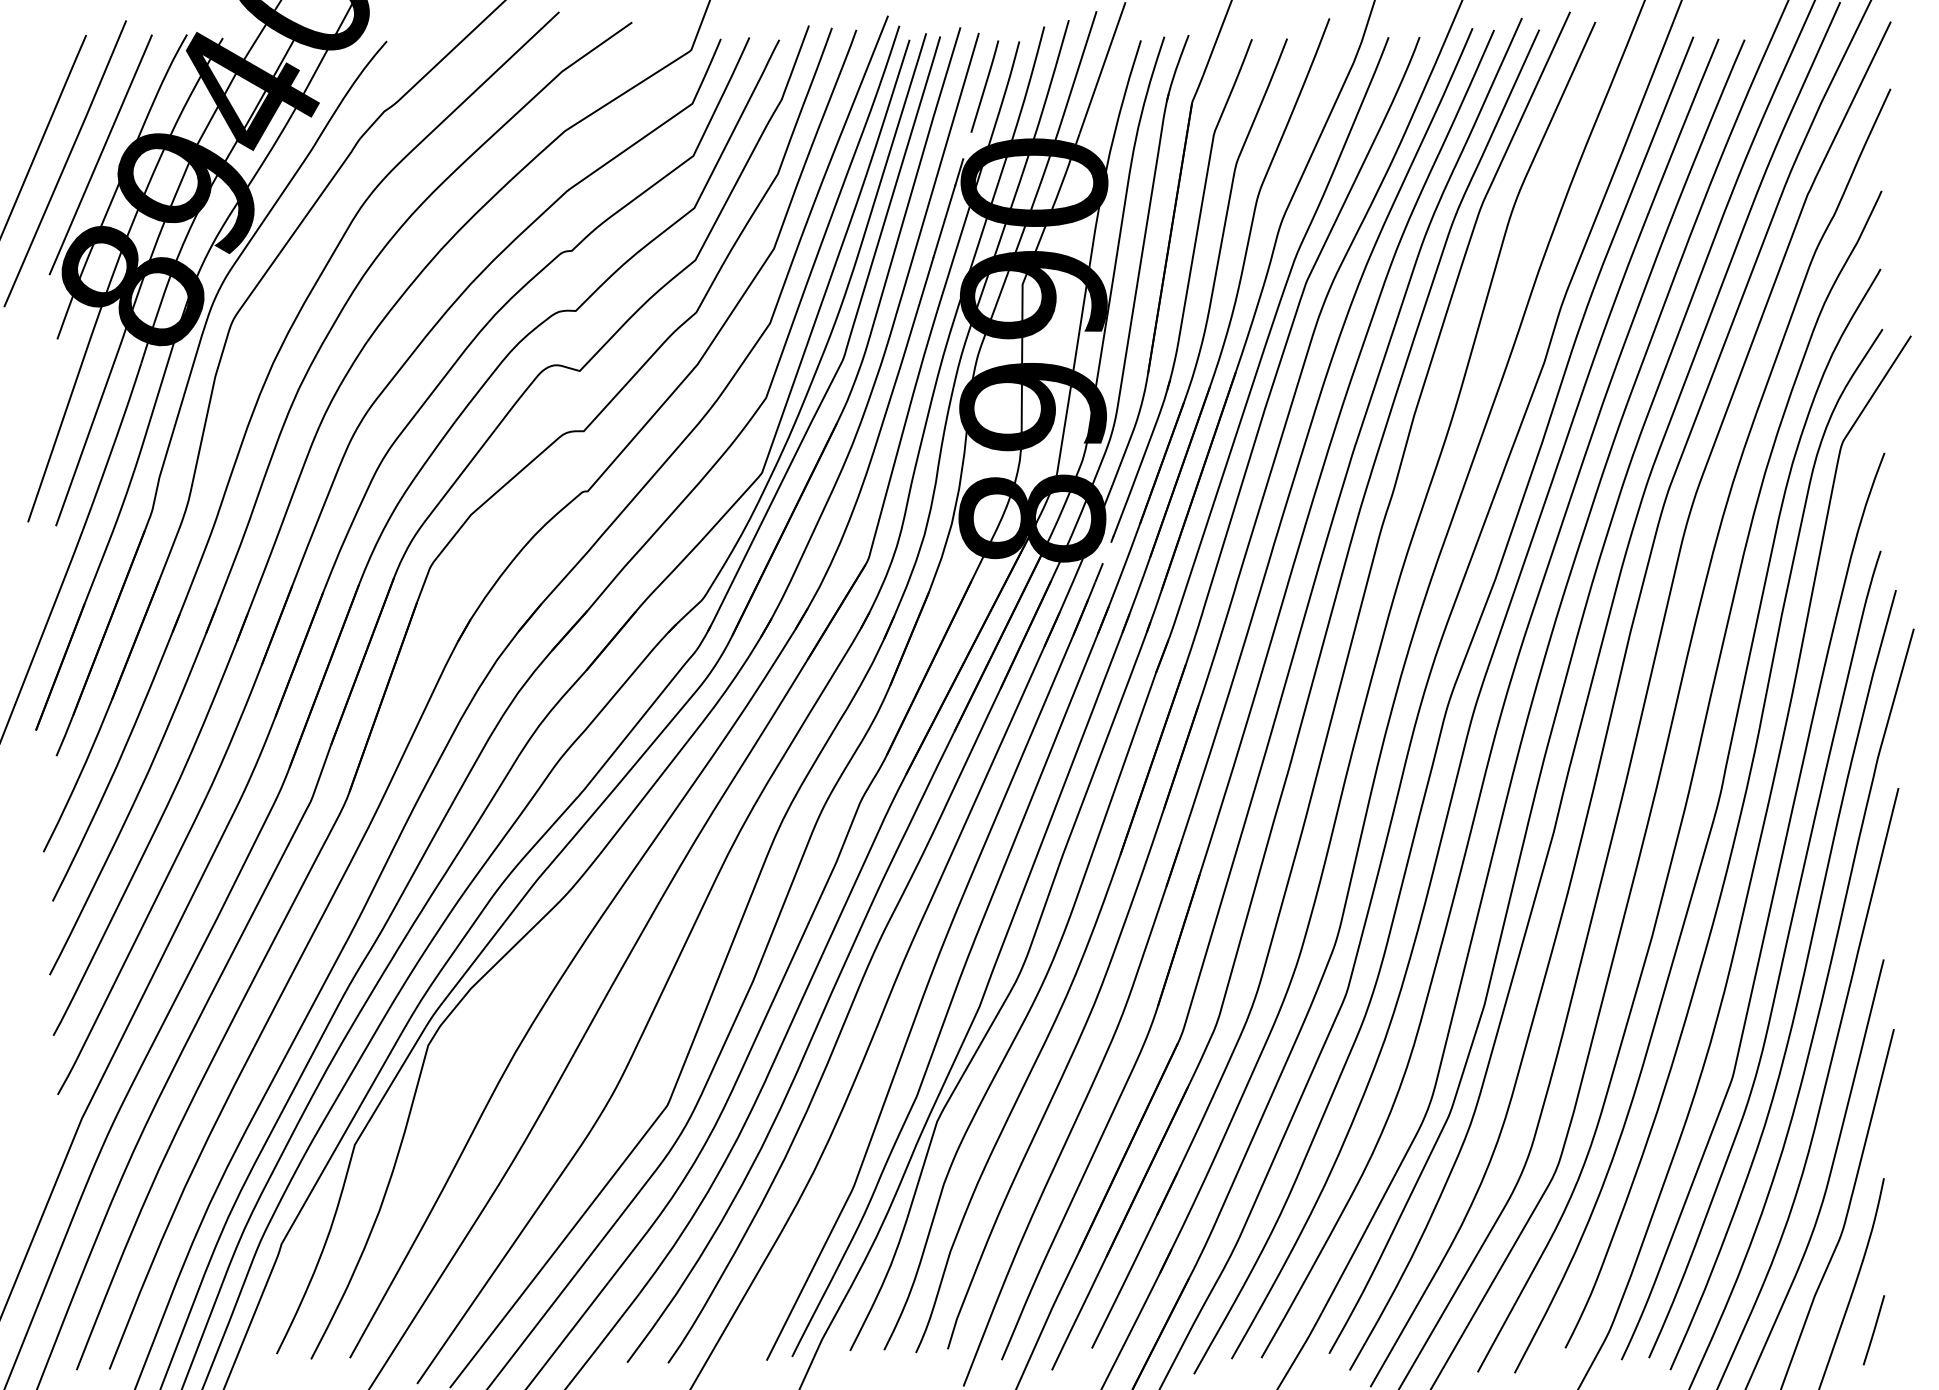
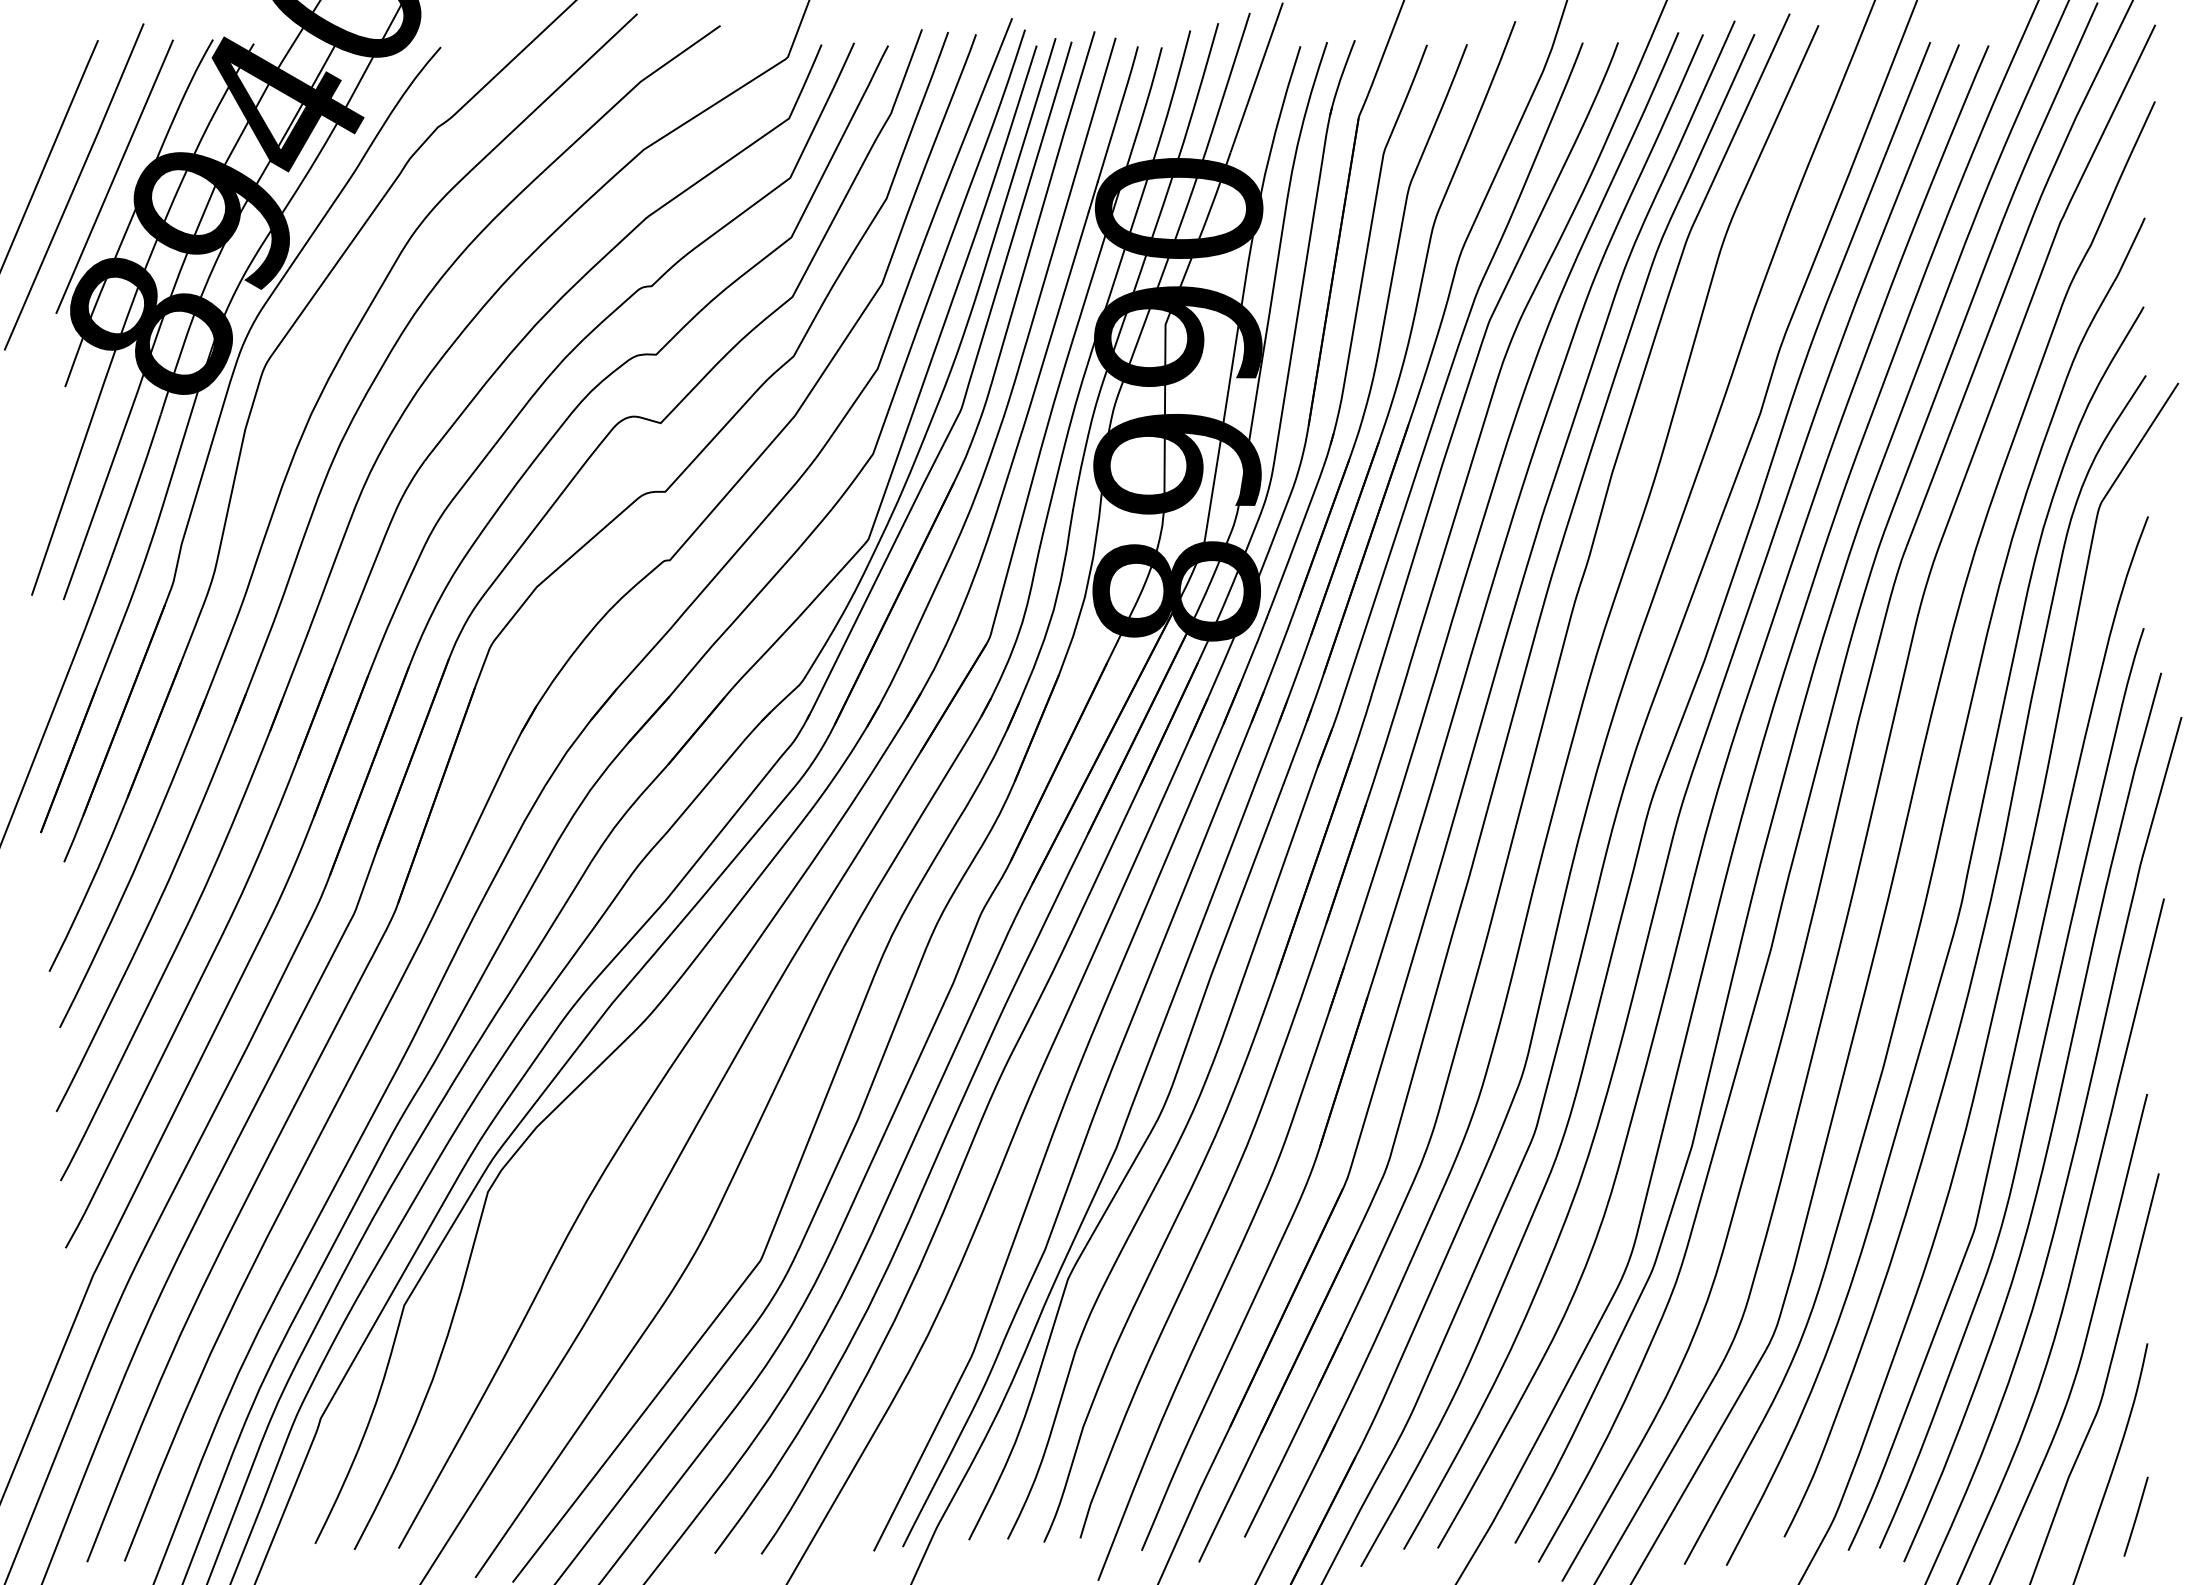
line: (966, 145) -> (1101, 166), added
line: (1106, 552) -> (1261, 629), added

